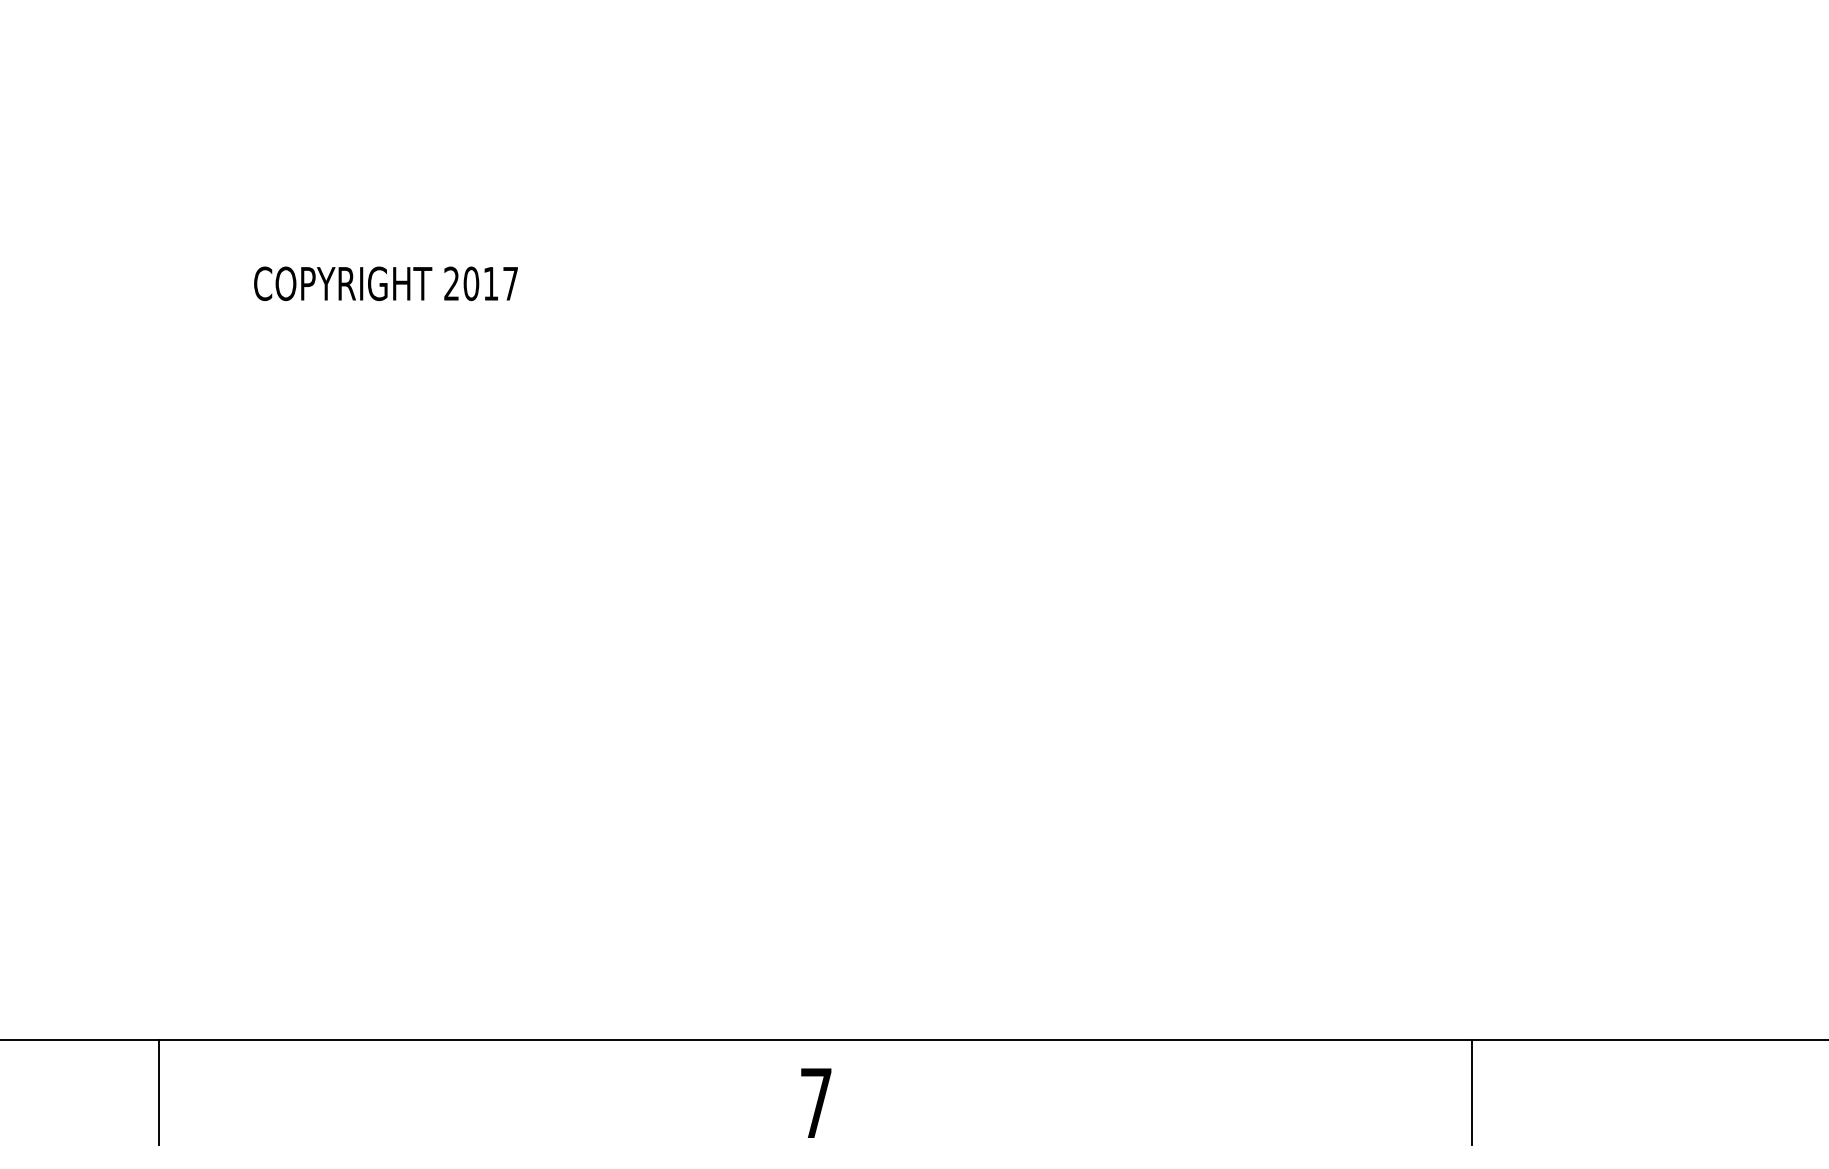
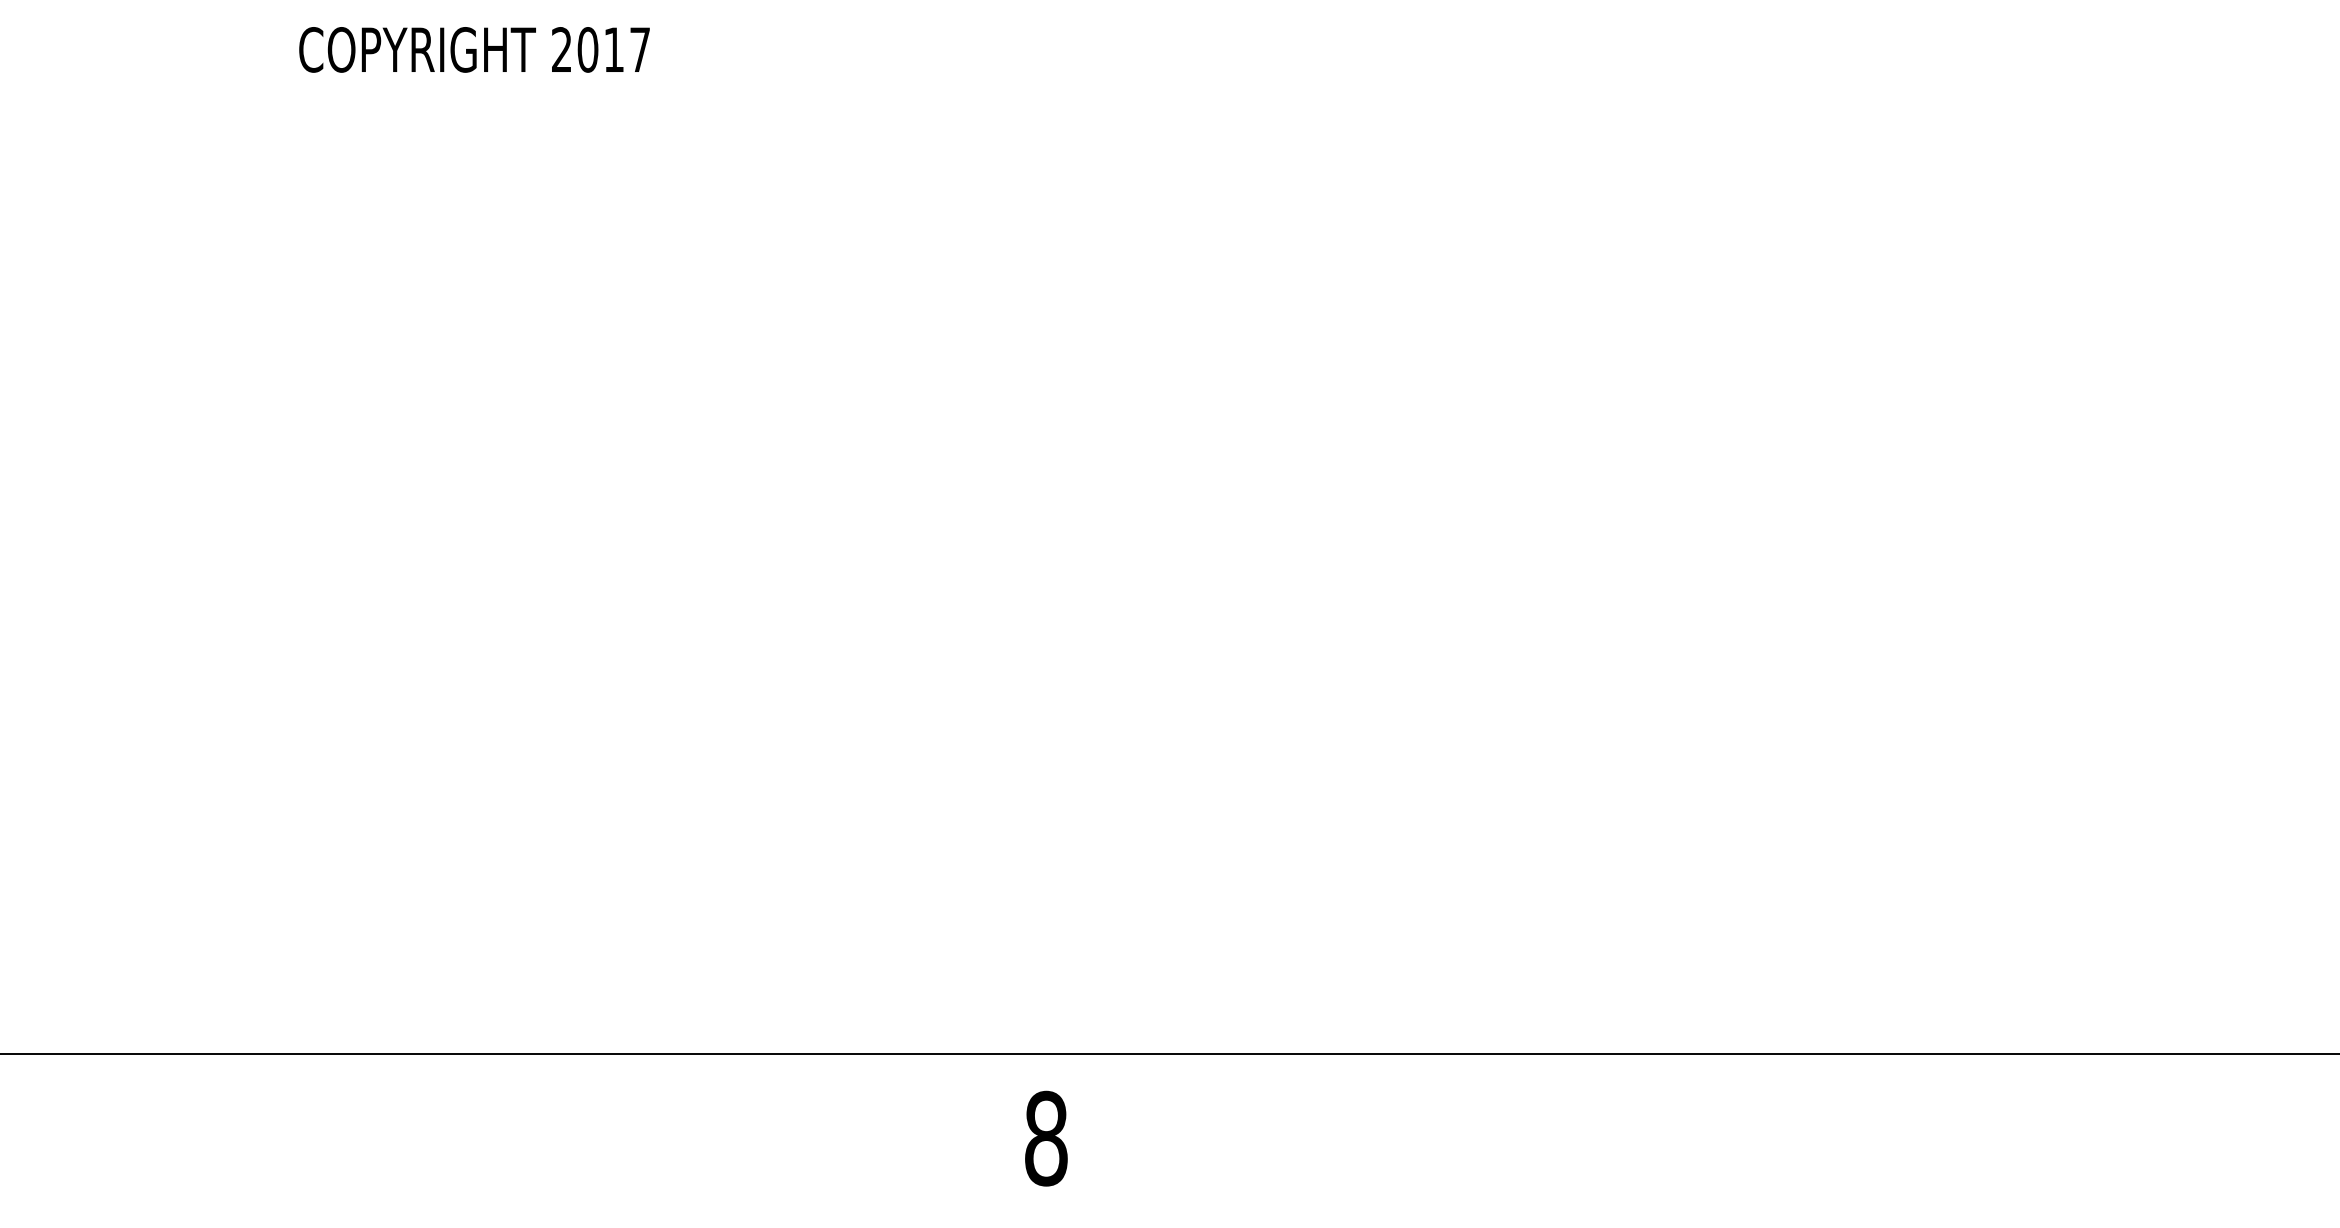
line: (158, 1091) -> (172, 1123), removed
line: (1472, 1091) -> (1918, 1123), removed
text: (816, 1103) -> (1046, 1139), 7 -> 8

